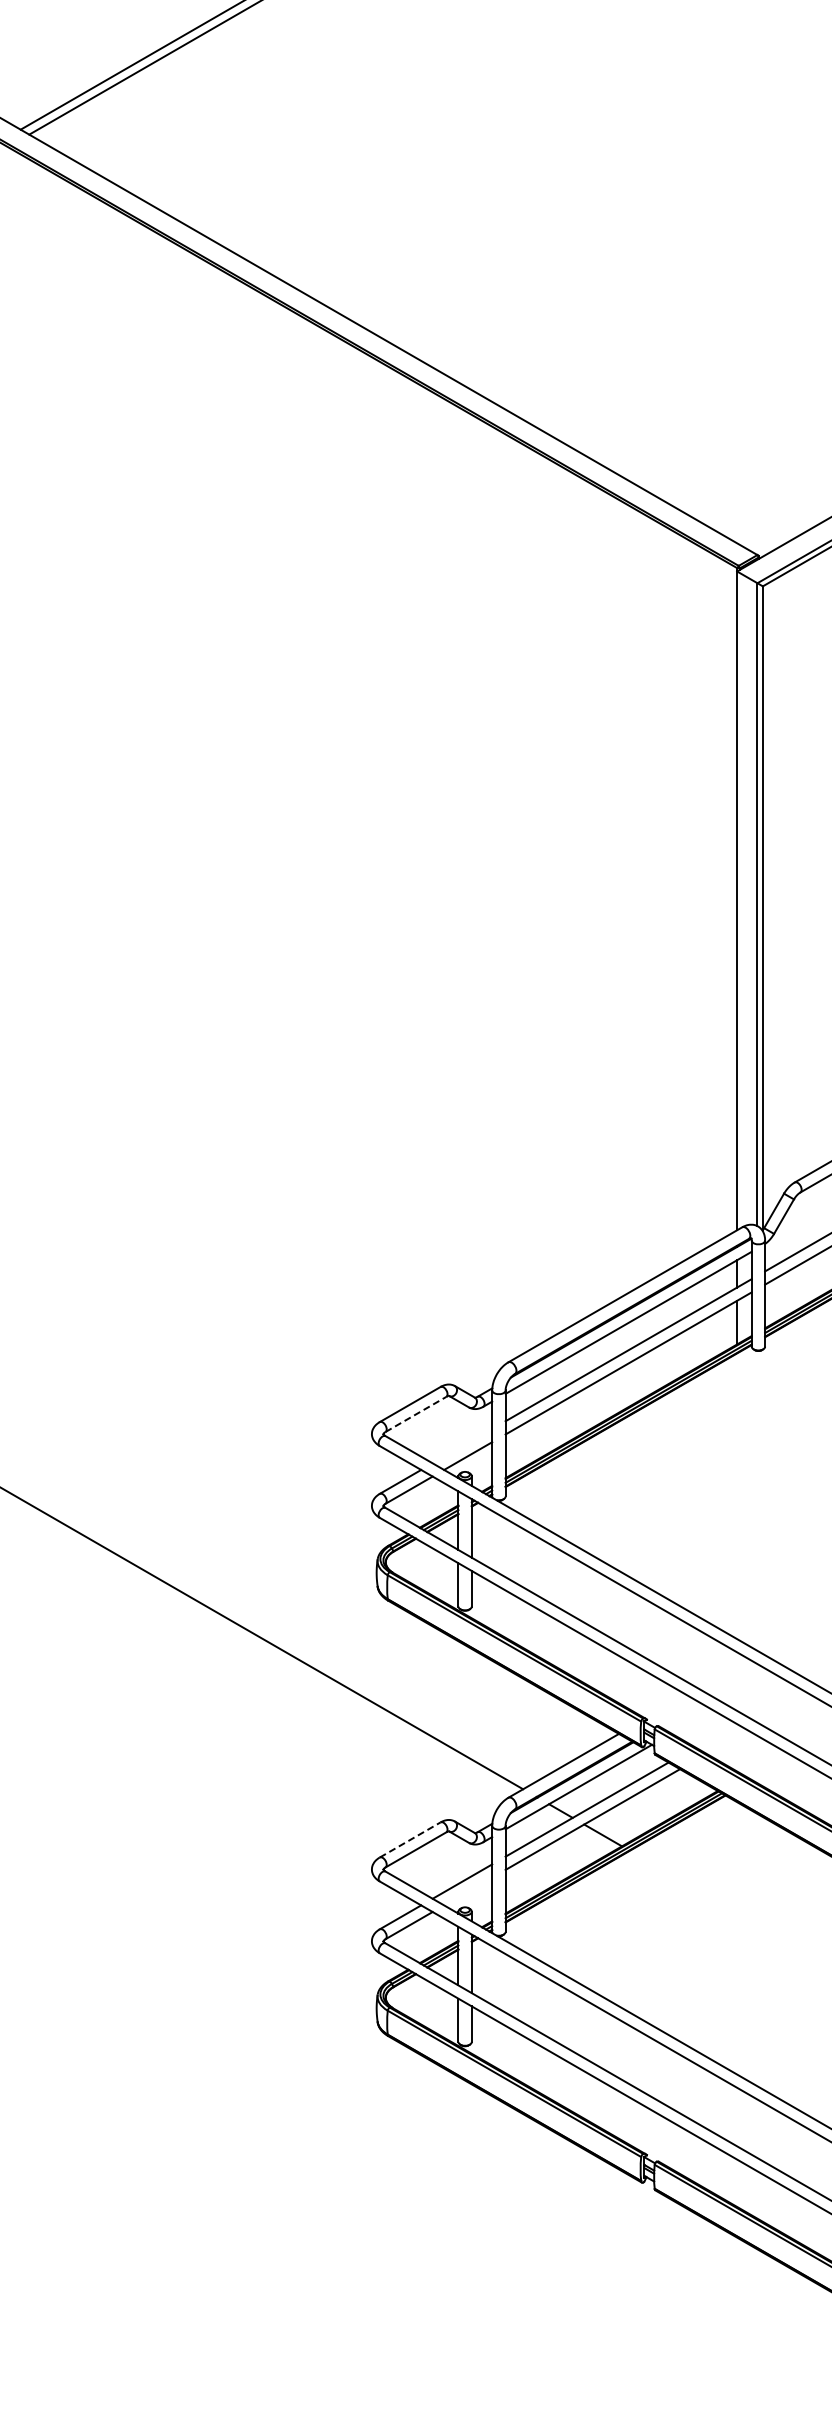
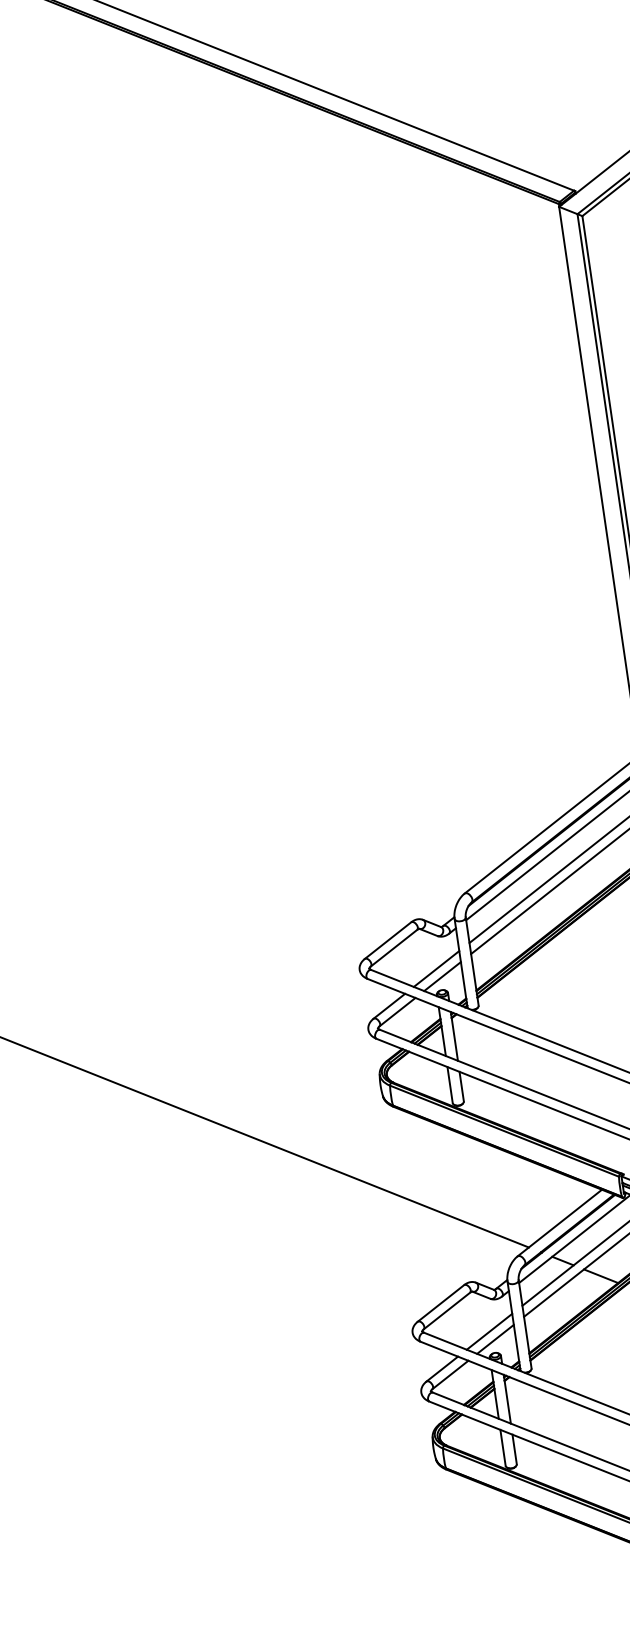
line: (416, 1414) -> (394, 948), dashed -> solid
line: (462, 1445) -> (436, 968), added
line: (410, 1839) -> (441, 1303), dashed -> solid
line: (468, 1891) -> (495, 1339), added

